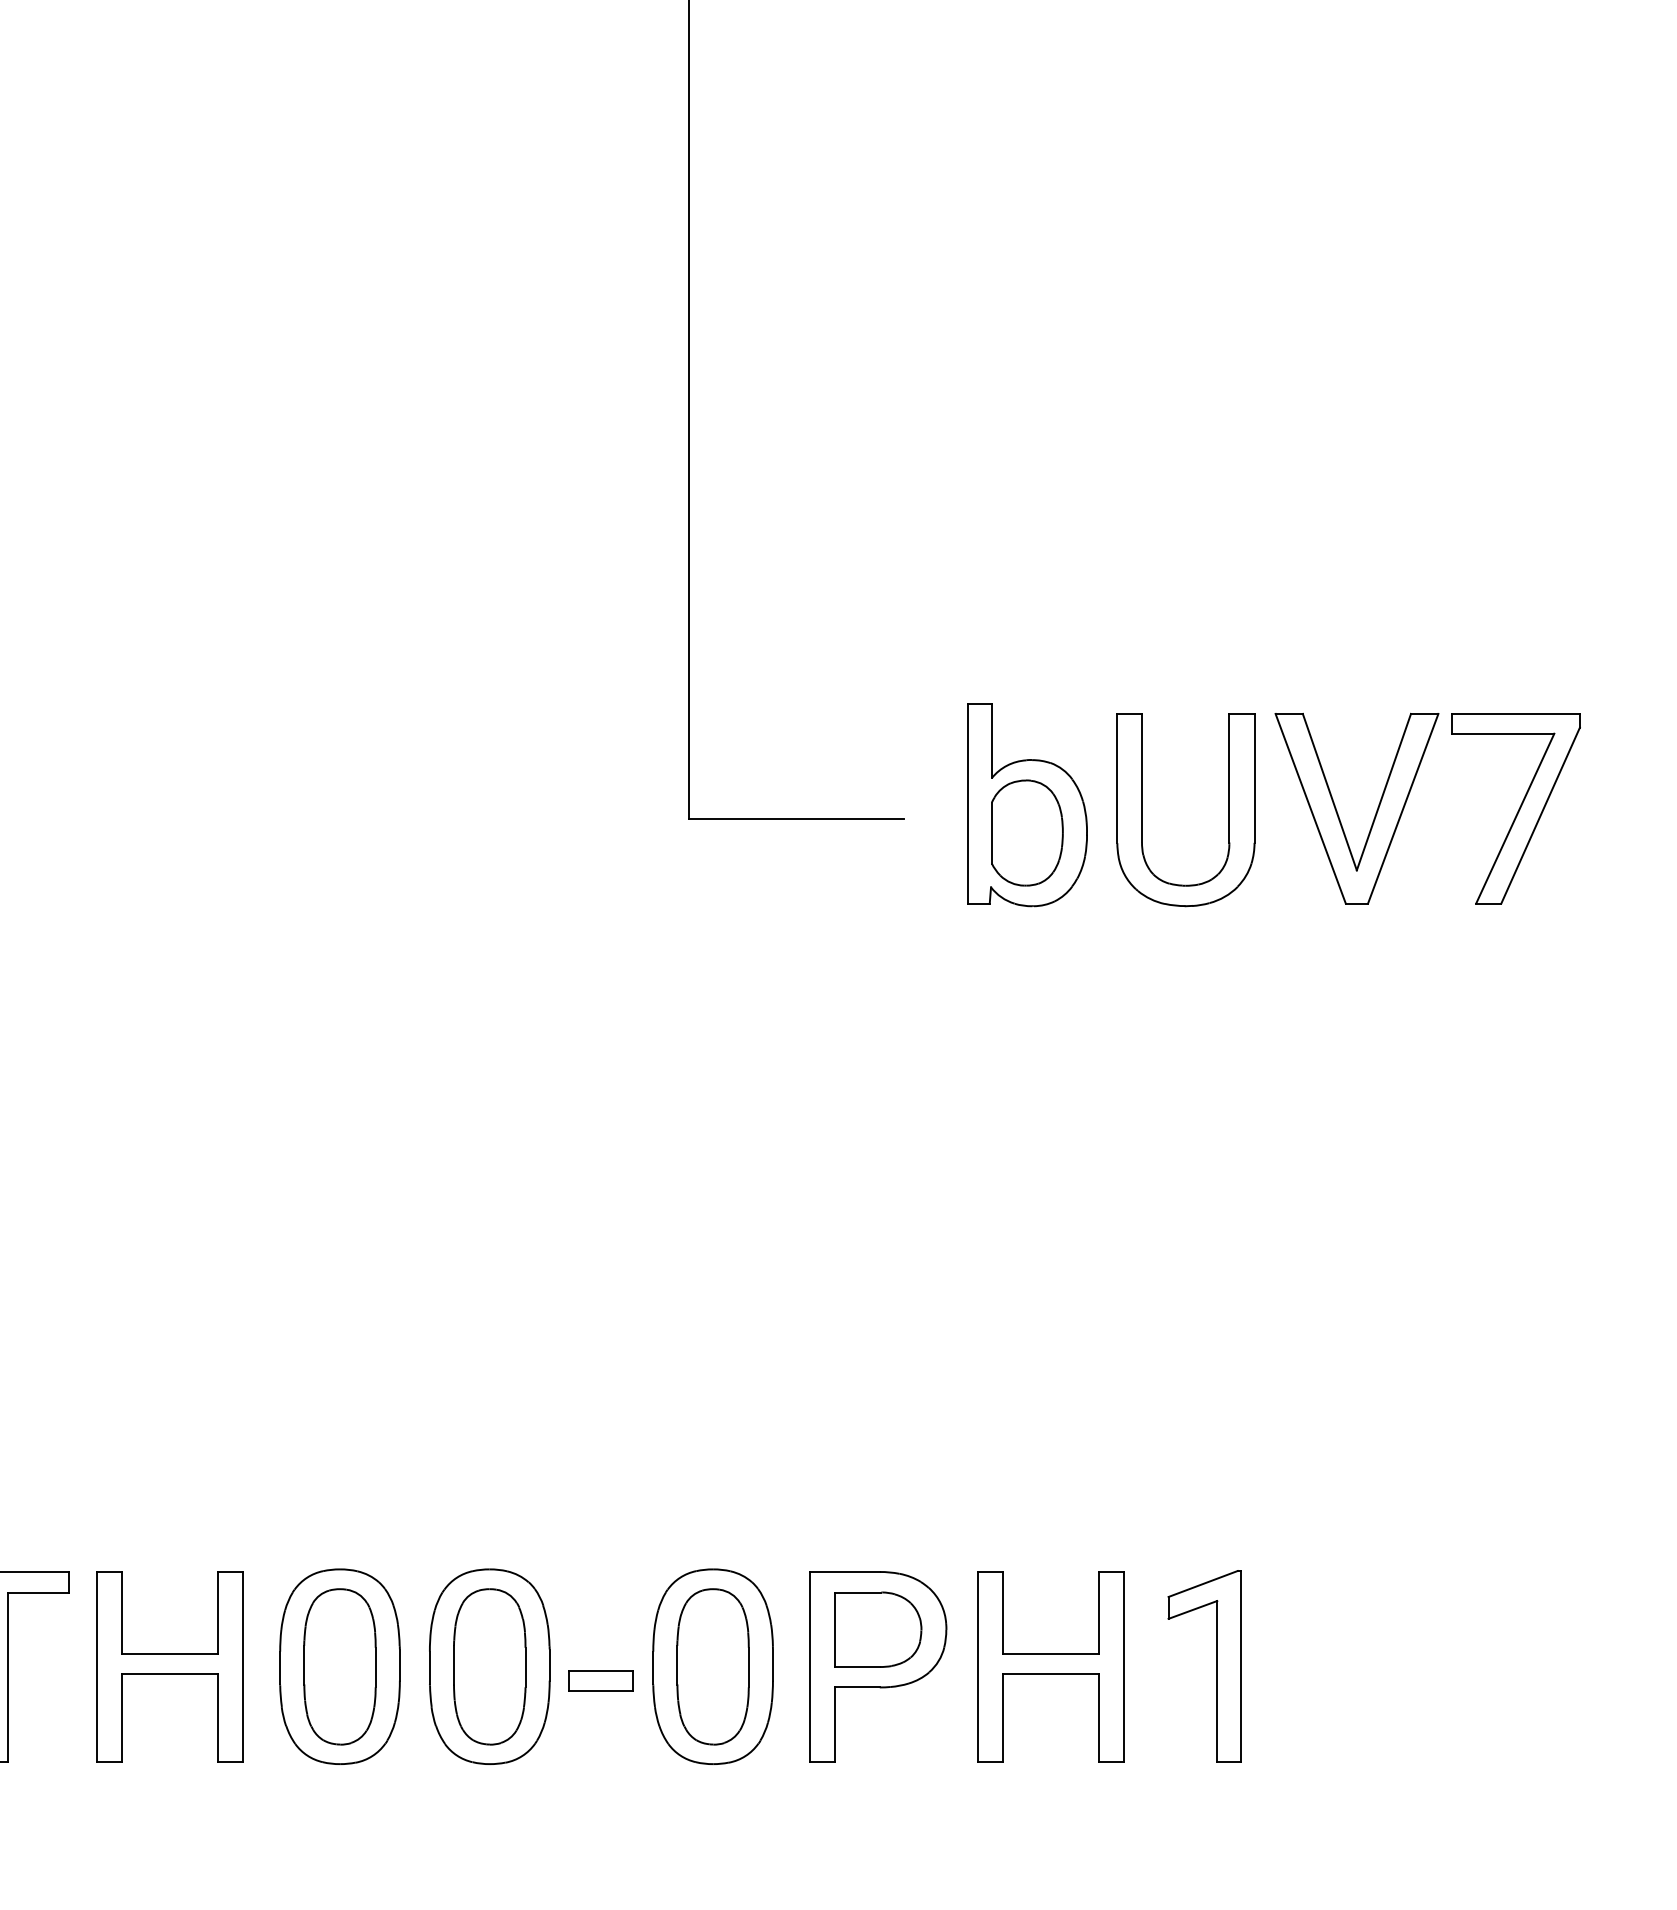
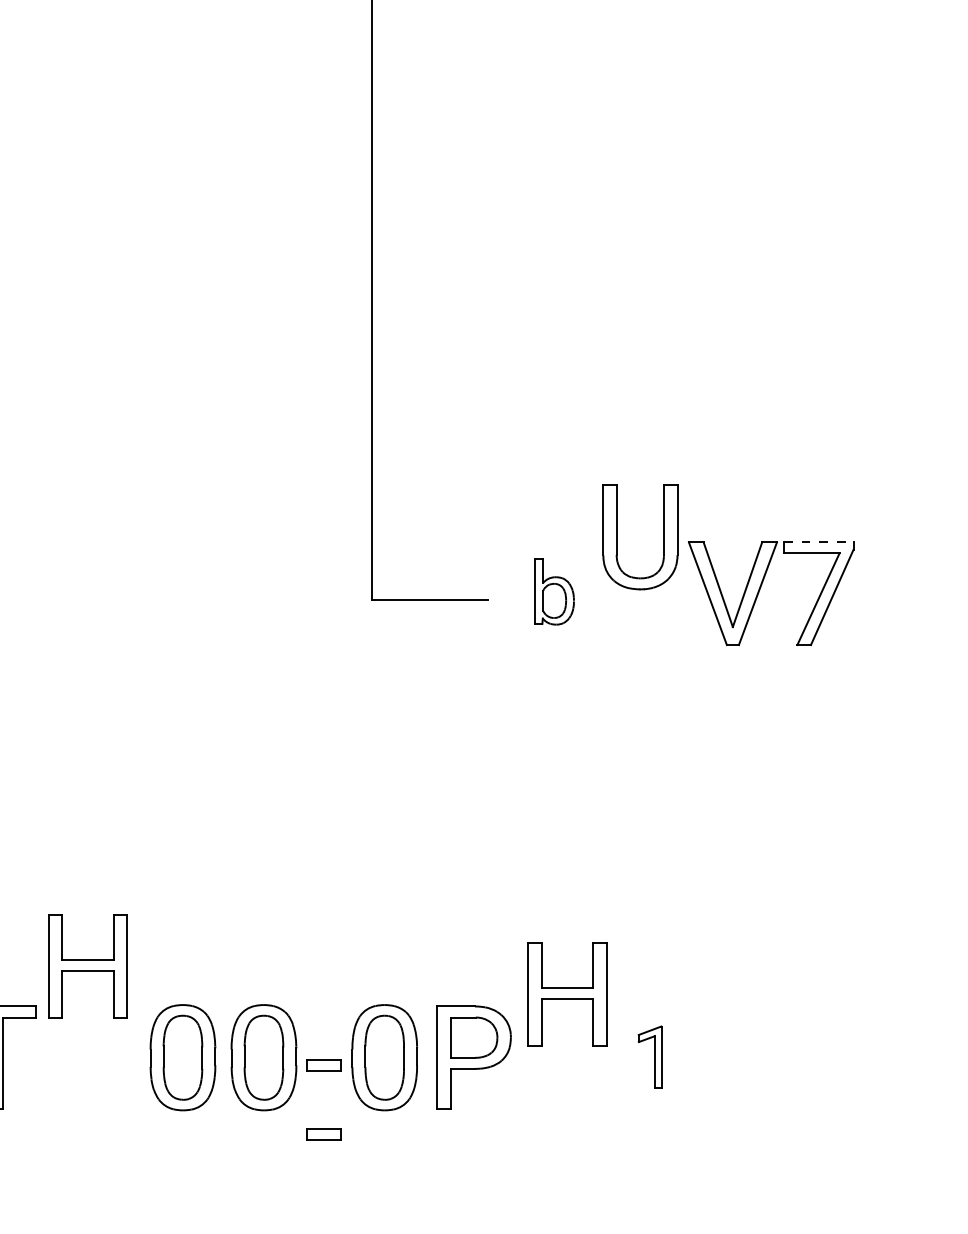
line: (1515, 714) -> (818, 542), solid -> dashed
part: (1027, 804) -> (554, 591), size x0.6
part: (1143, 810) -> (617, 537), moved
part: (168, 1666) -> (87, 966), moved
part: (1051, 1666) -> (567, 994), moved
part: (1204, 1666) -> (650, 1057), size x0.6
part: (599, 1808) -> (323, 1134), added

